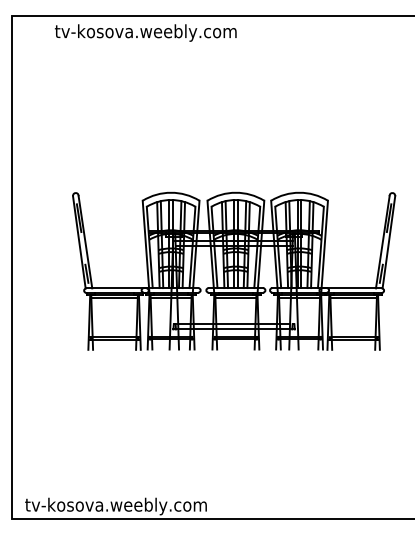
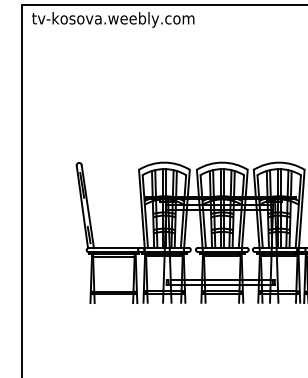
text: (145, 32) -> (112, 19), moved

